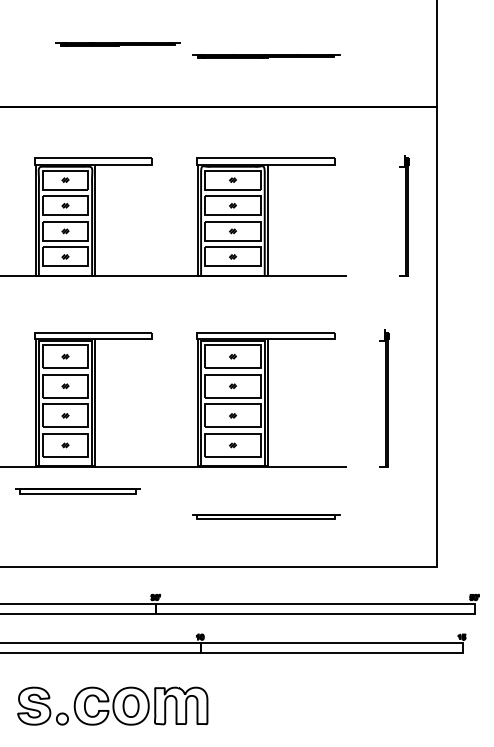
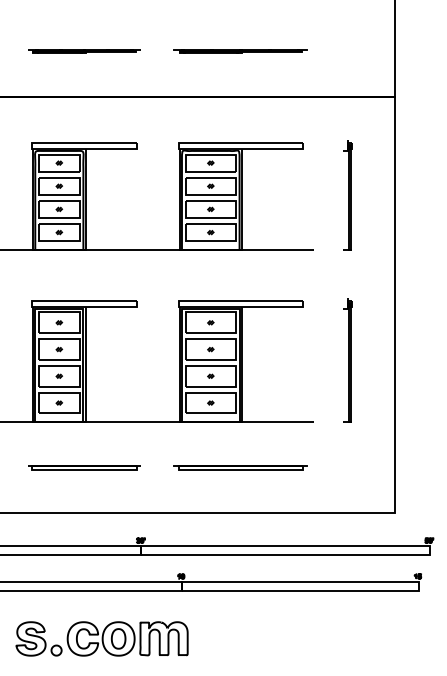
line: (117, 44) -> (84, 51), moved
part: (403, 215) -> (347, 195), moved
part: (77, 491) -> (84, 467), moved

